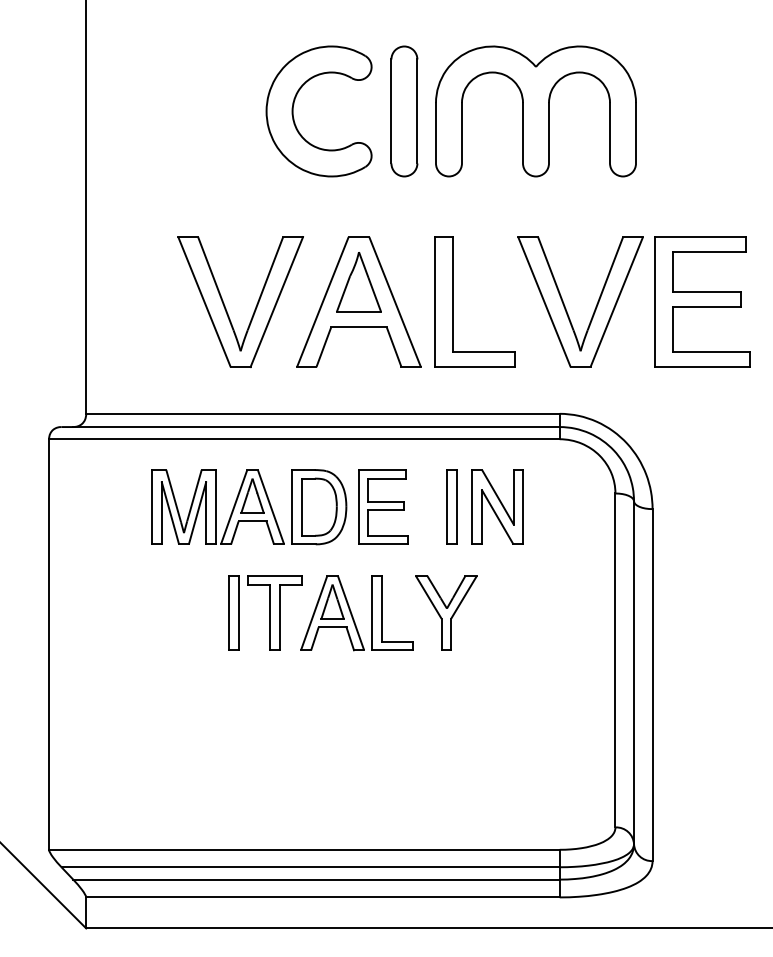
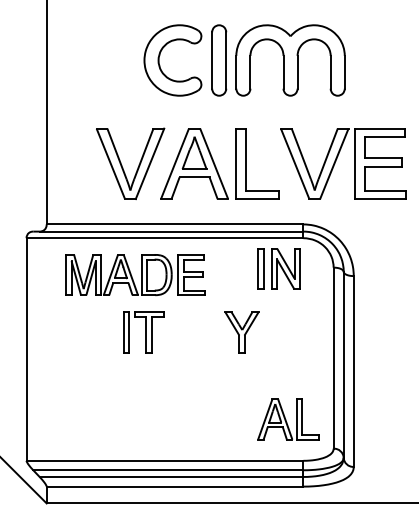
part: (484, 506) -> (278, 268), moved
part: (279, 508) -> (135, 275), moved
part: (356, 613) -> (288, 419), moved

